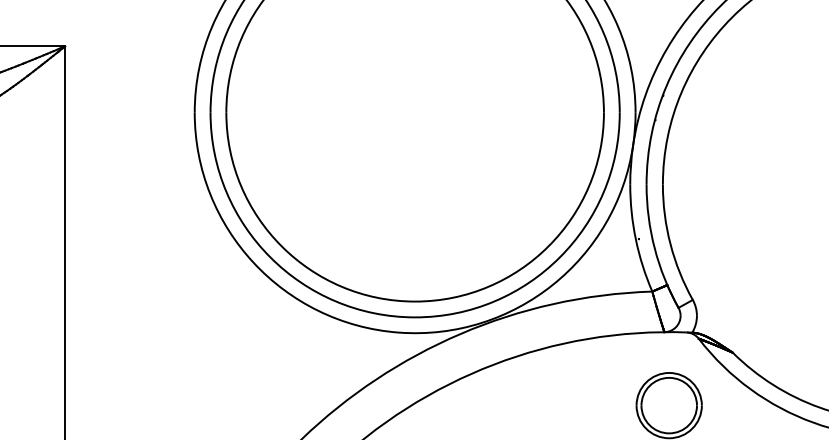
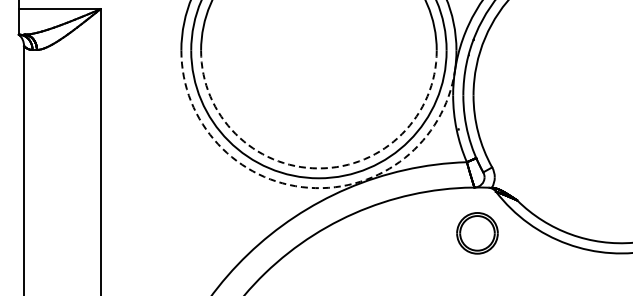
arc: (414, 301) -> (318, 168), solid -> dashed
arc: (398, 332) -> (308, 187), solid -> dashed

